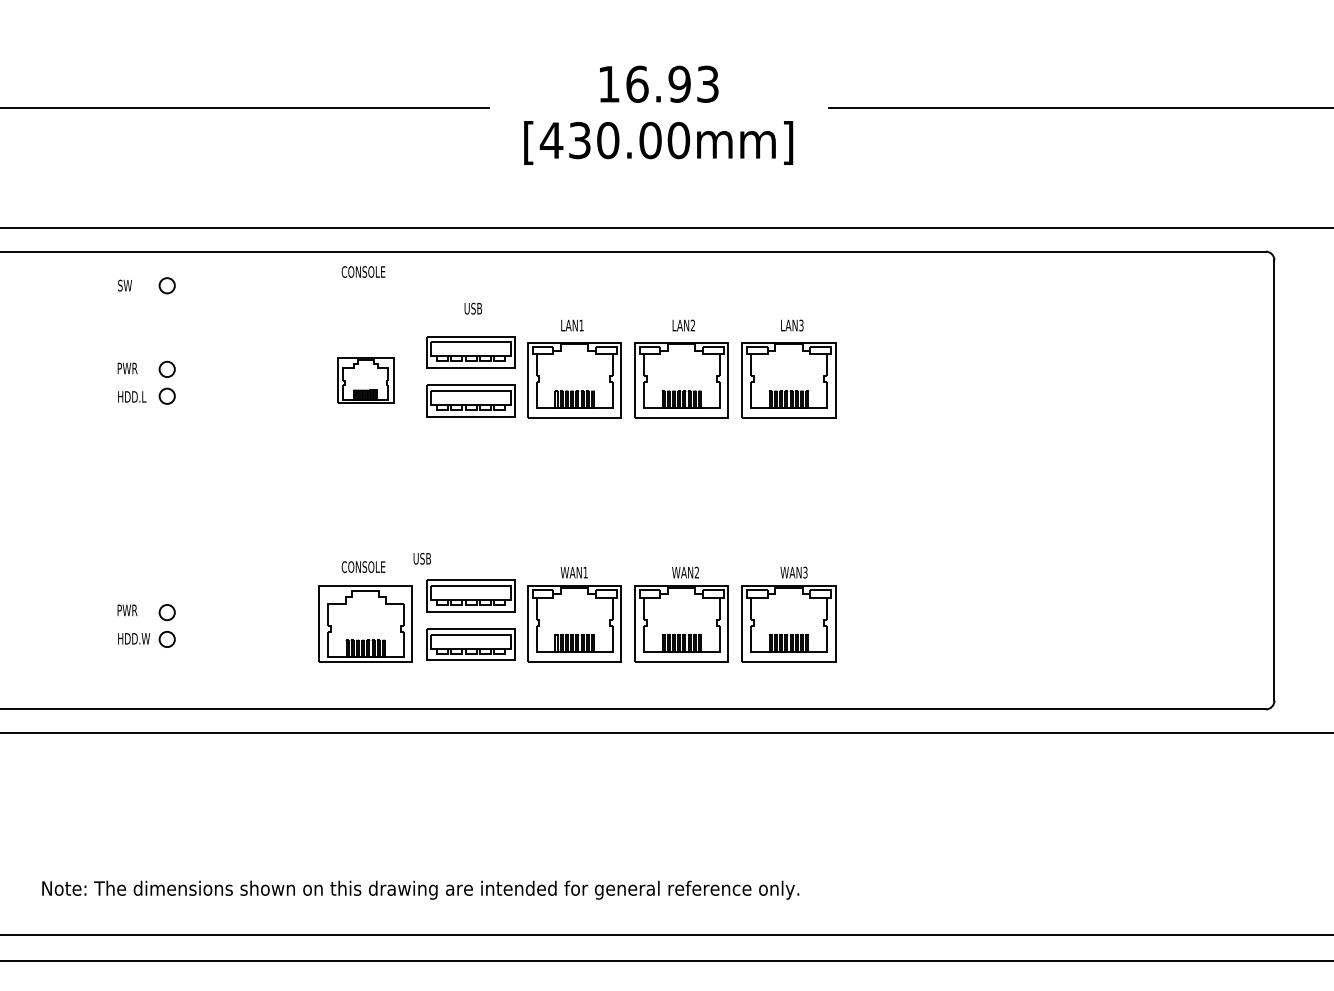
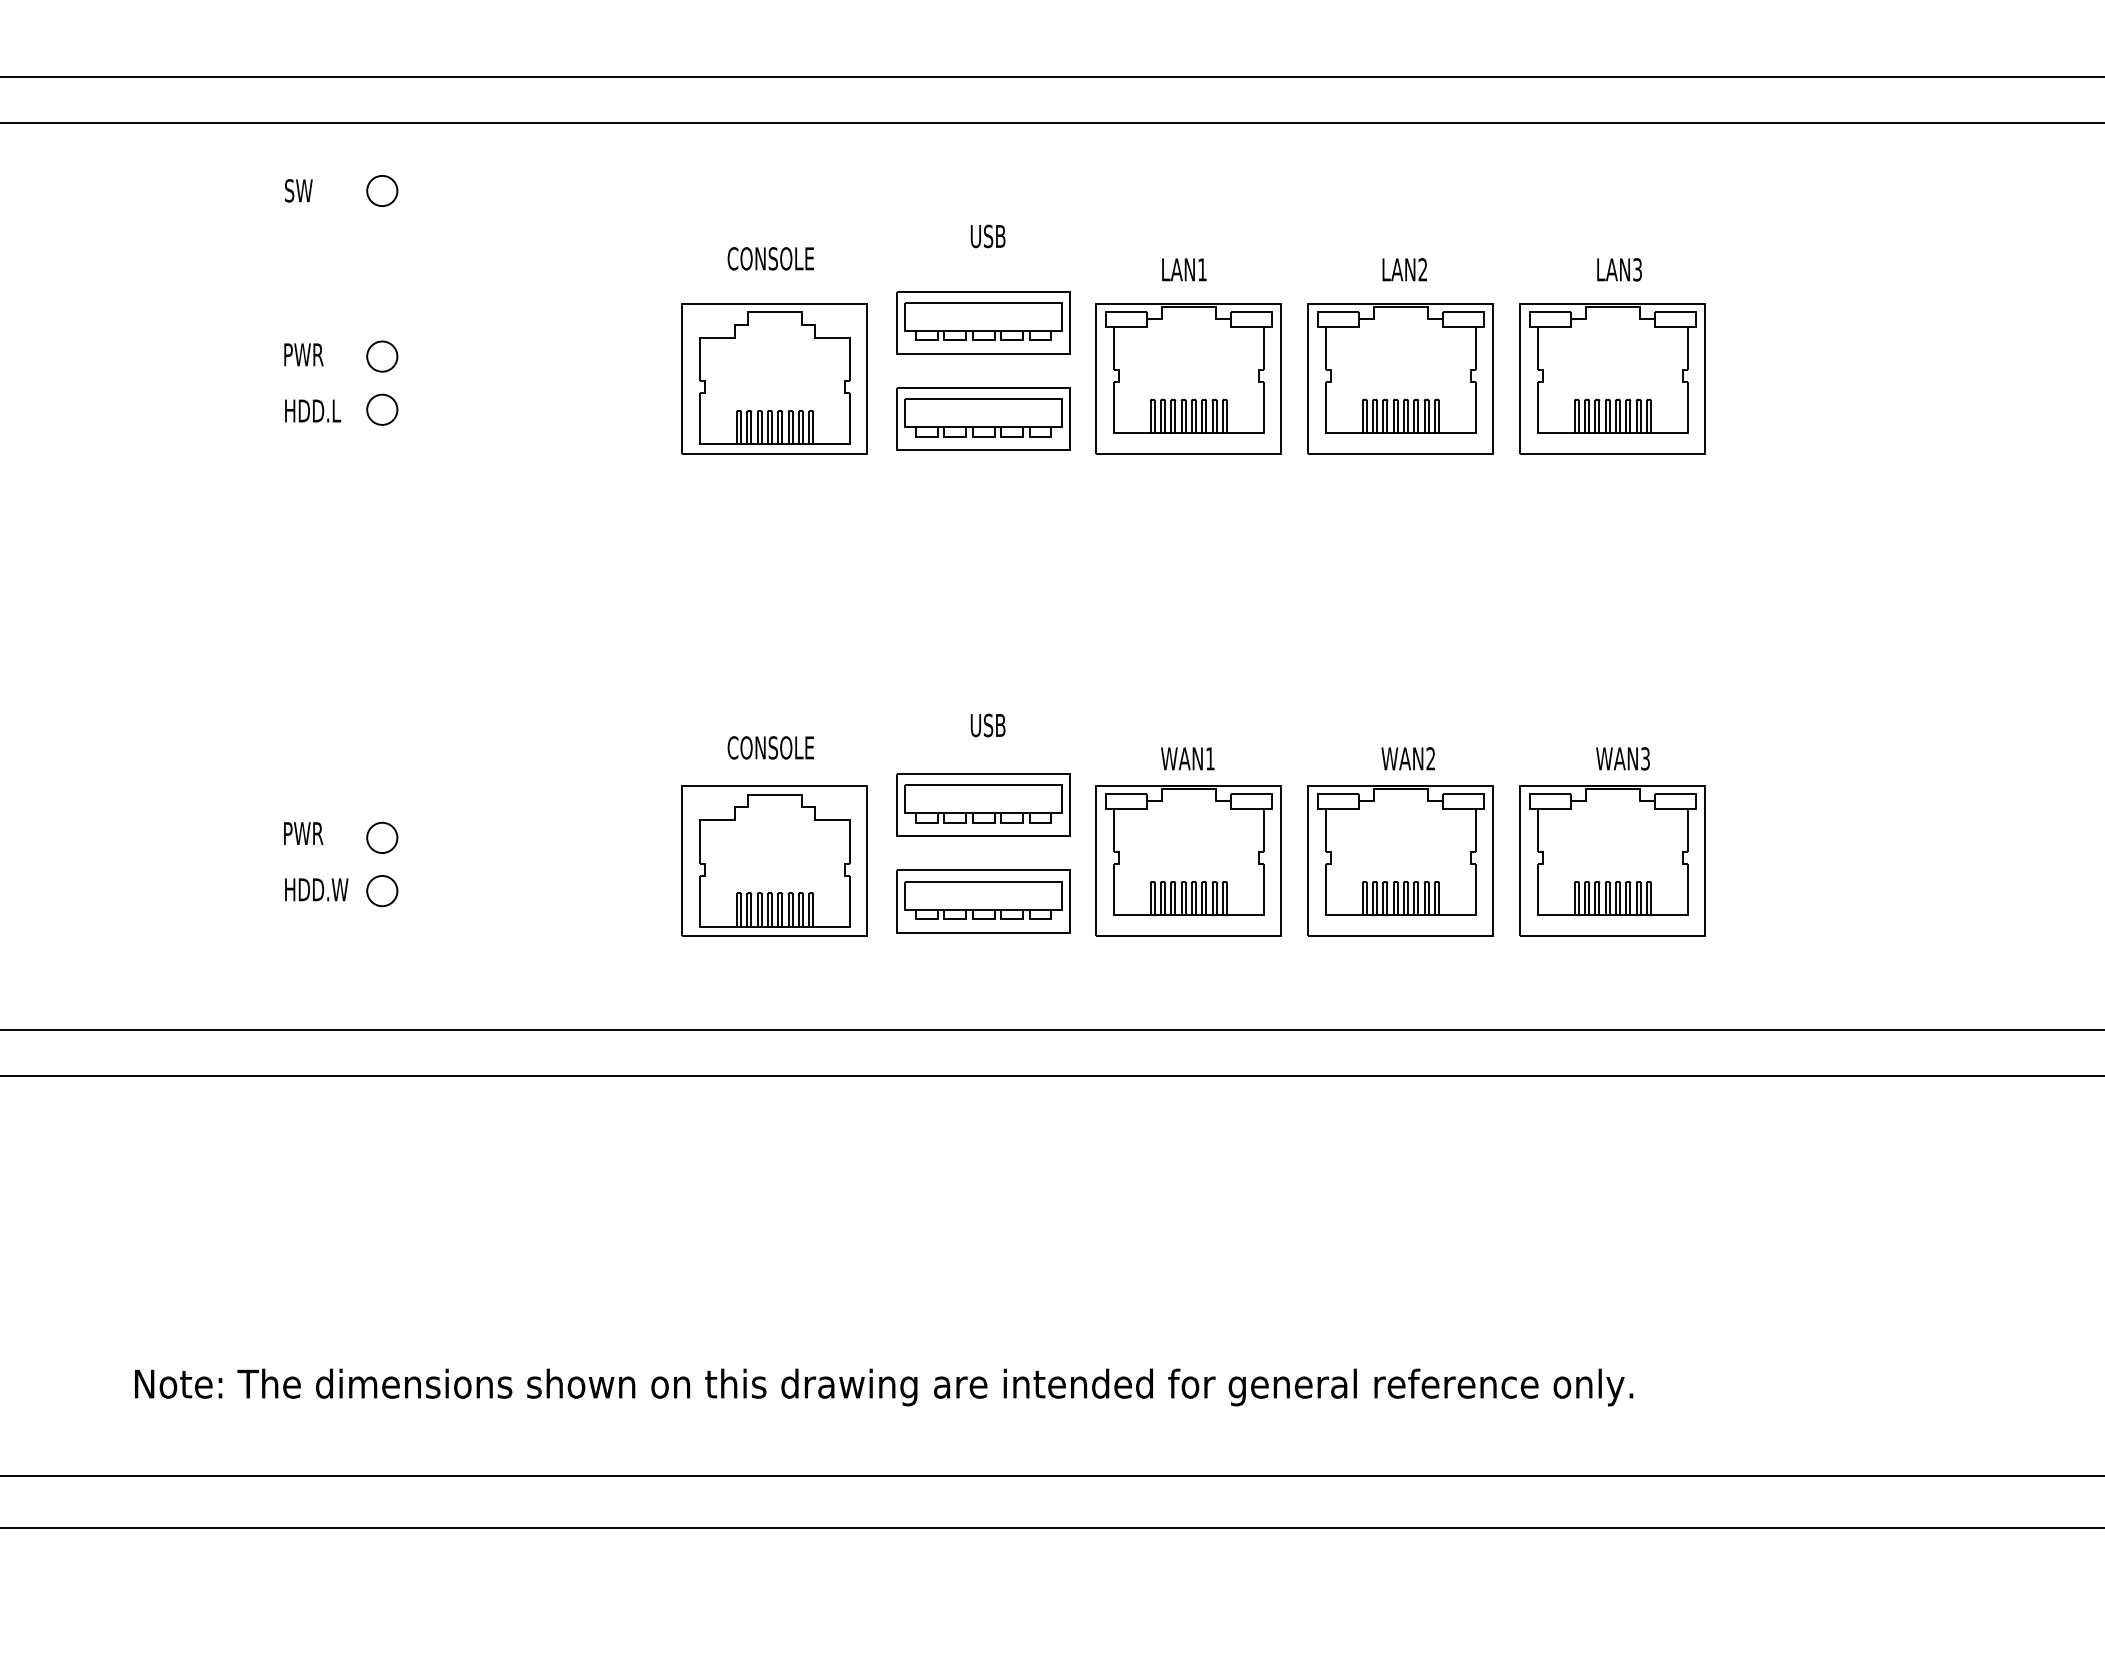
text: (363, 271) -> (770, 257), moved
part: (365, 380) -> (774, 378), size x1.67
text: (421, 558) -> (986, 724), moved

